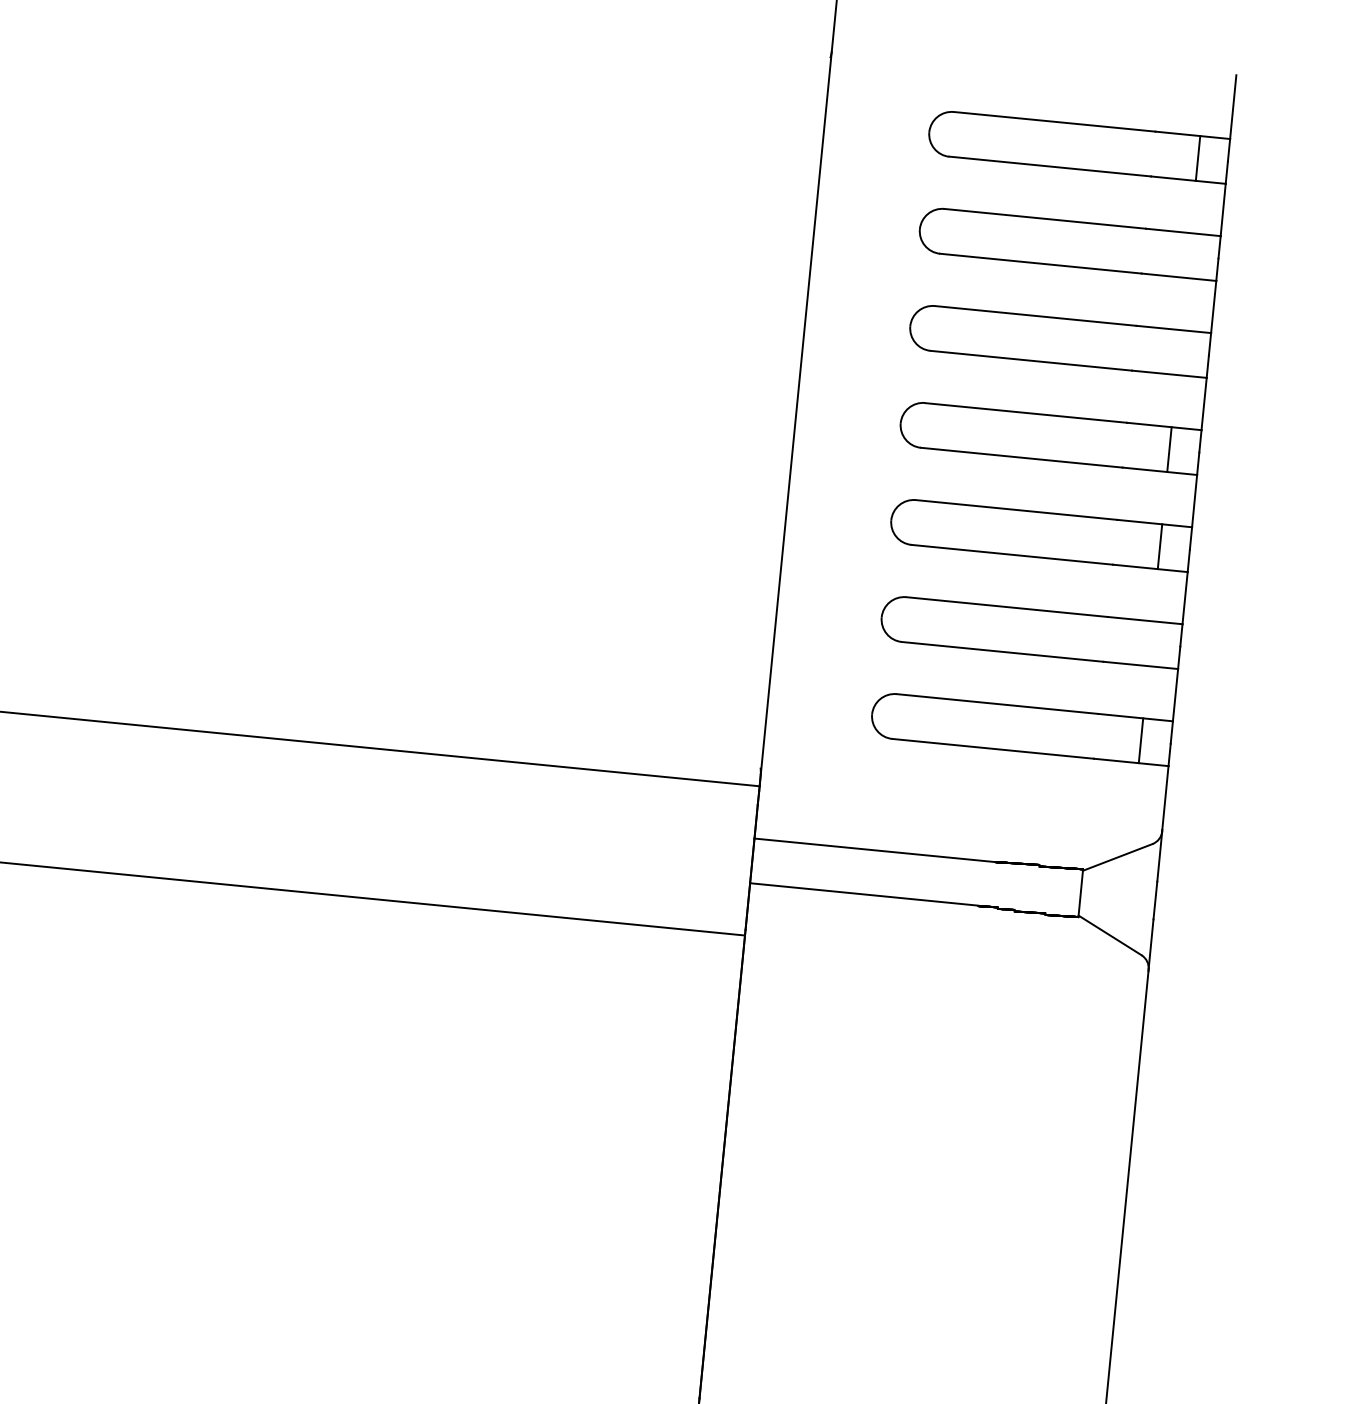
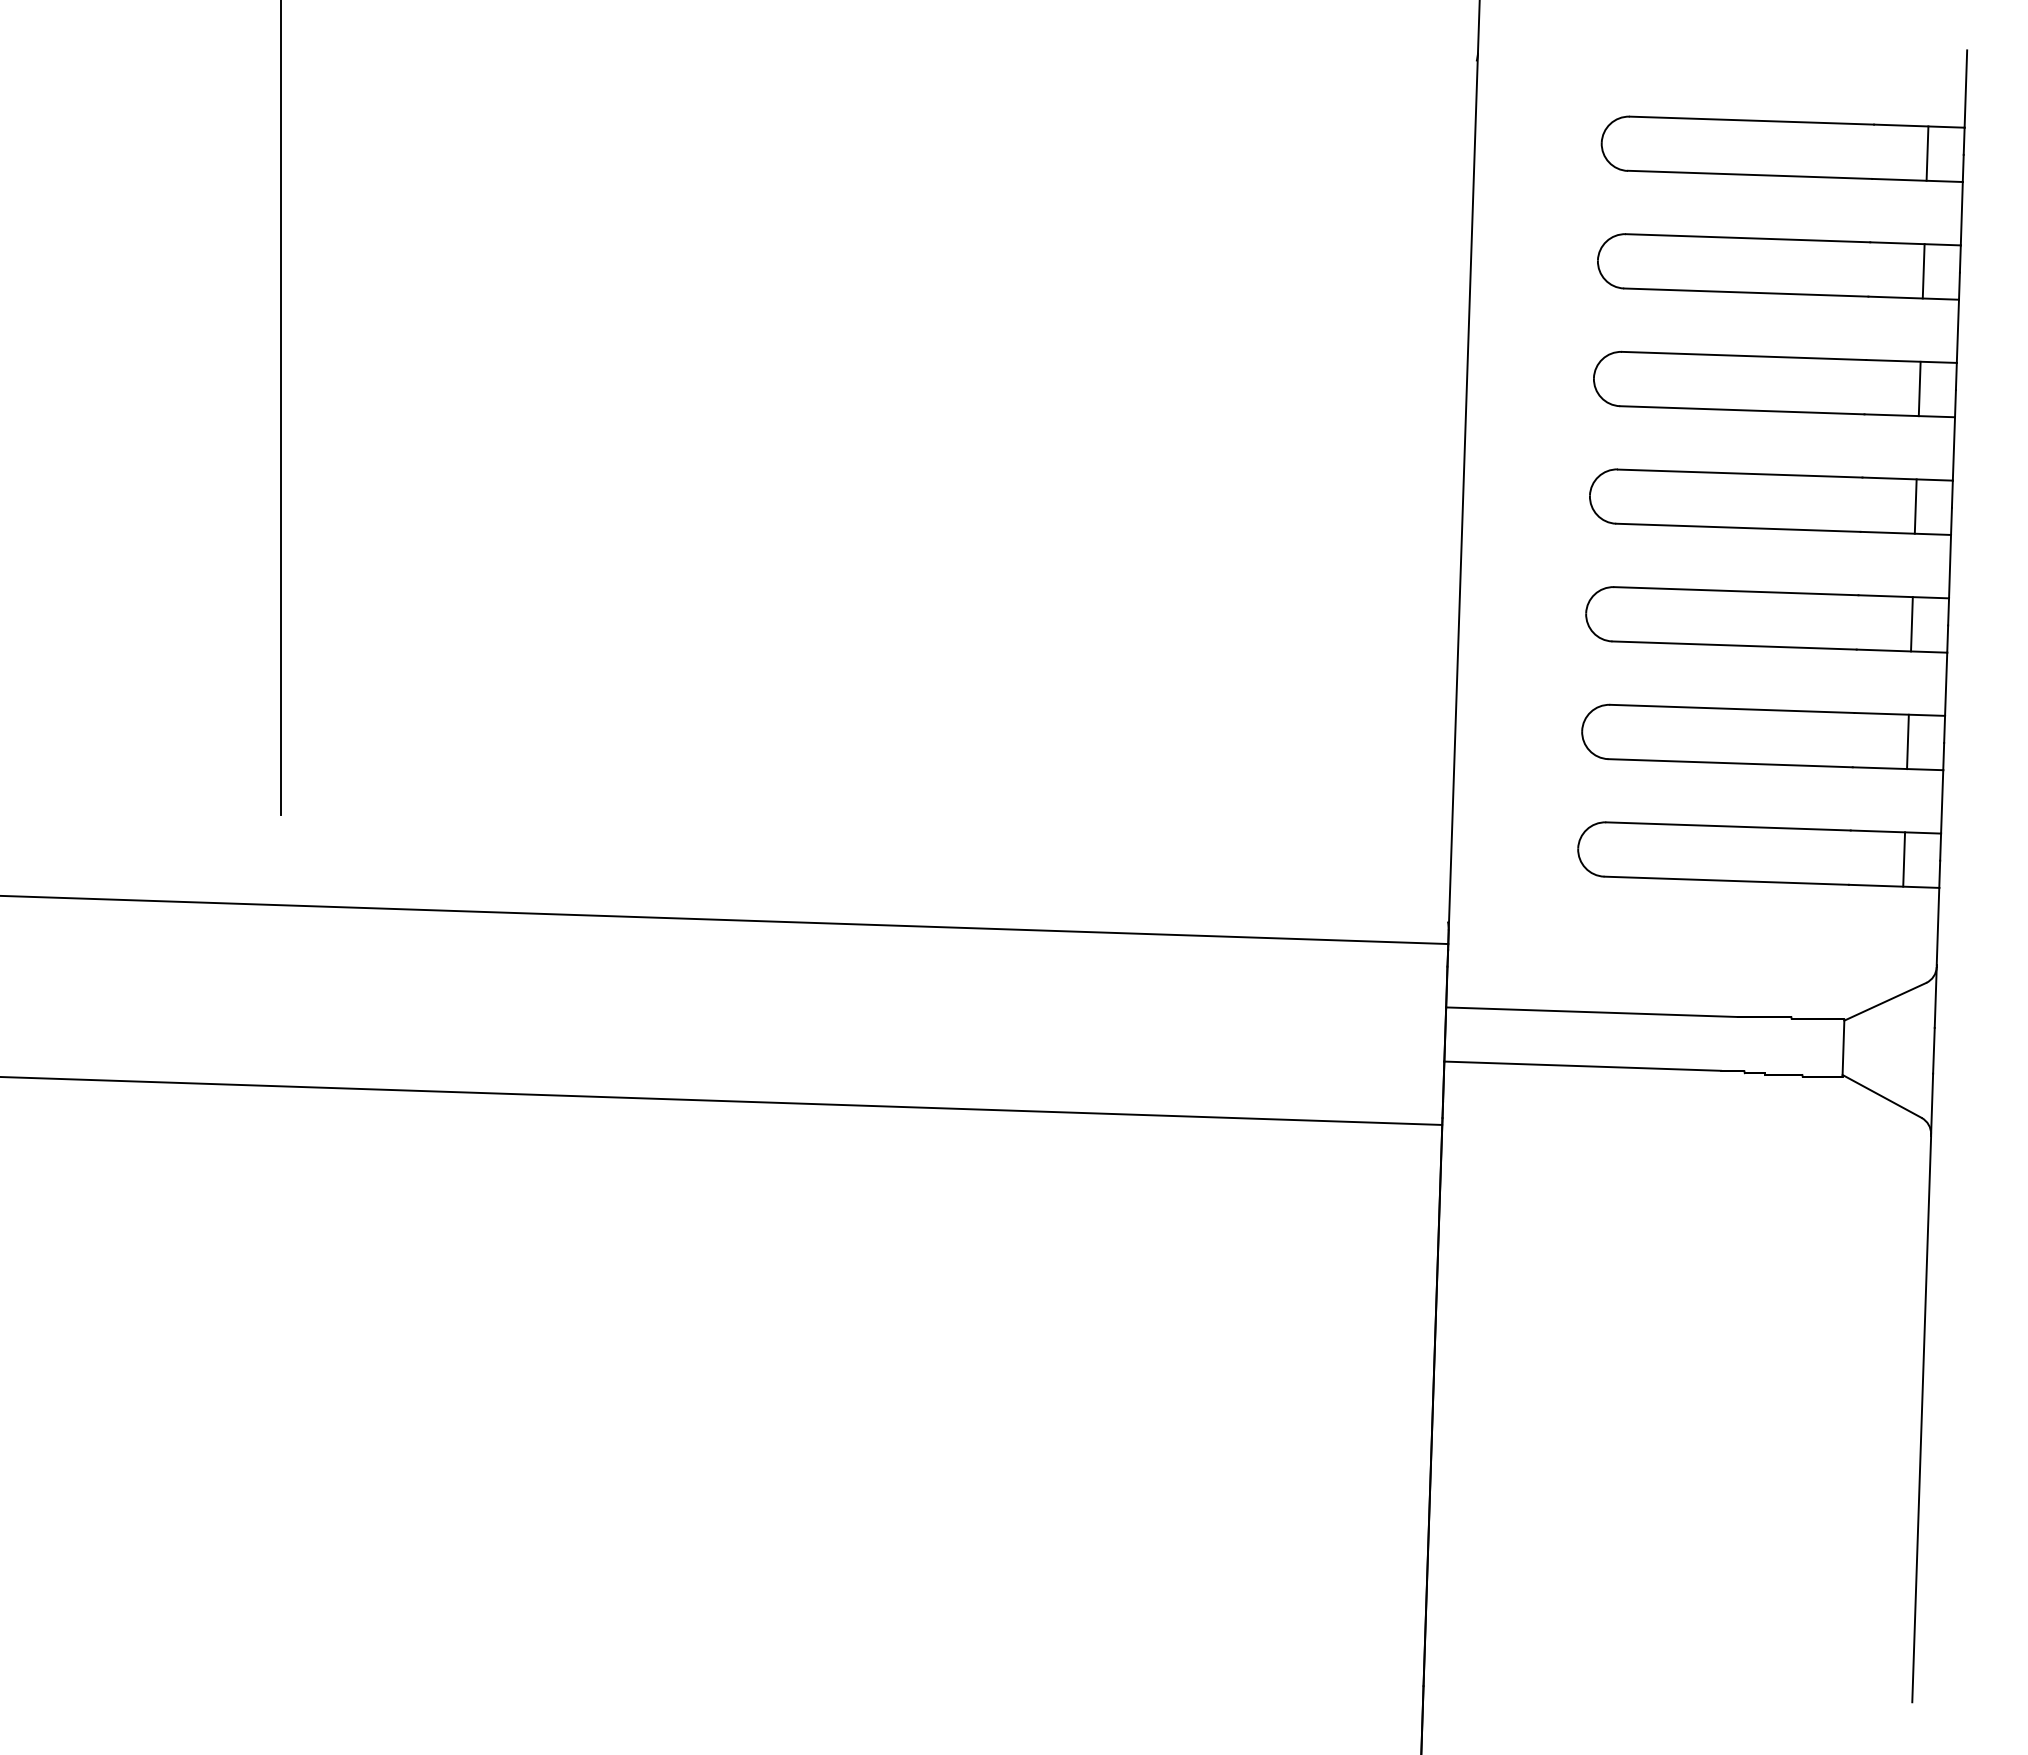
line: (1188, 255) -> (1923, 271), added
line: (1178, 352) -> (1919, 388), added
line: (1150, 643) -> (1907, 741), added

